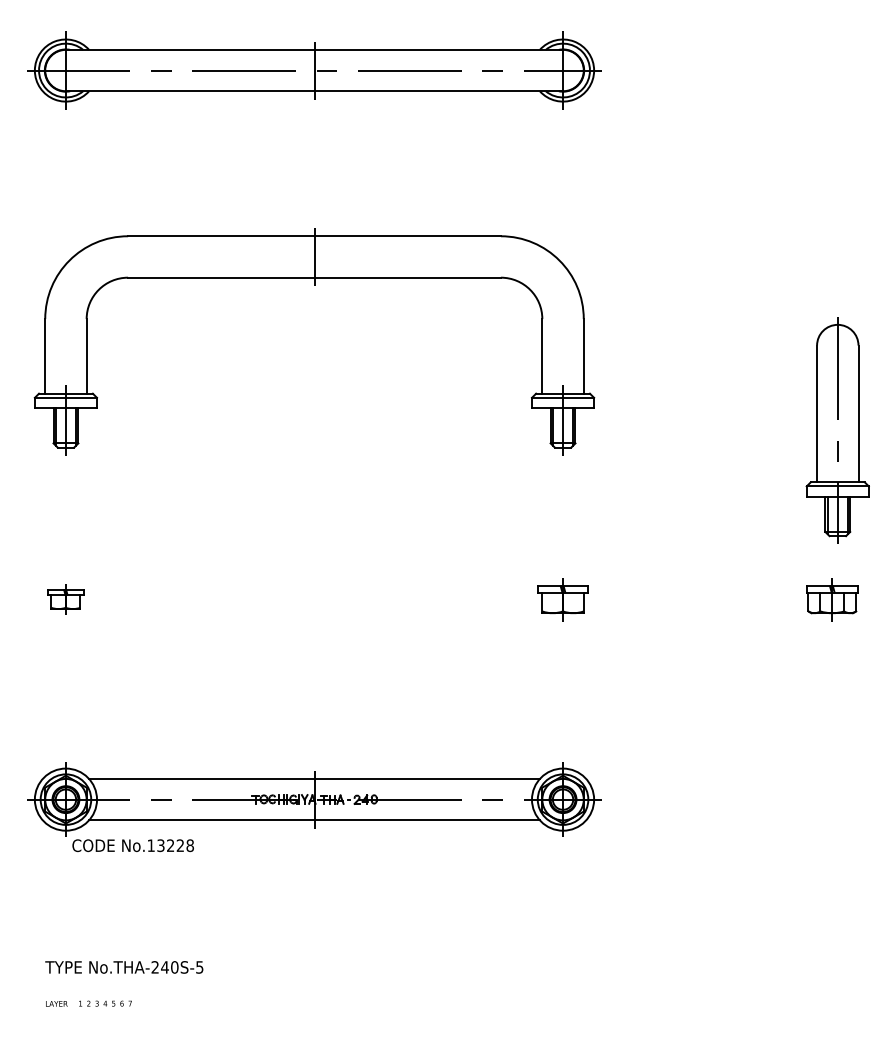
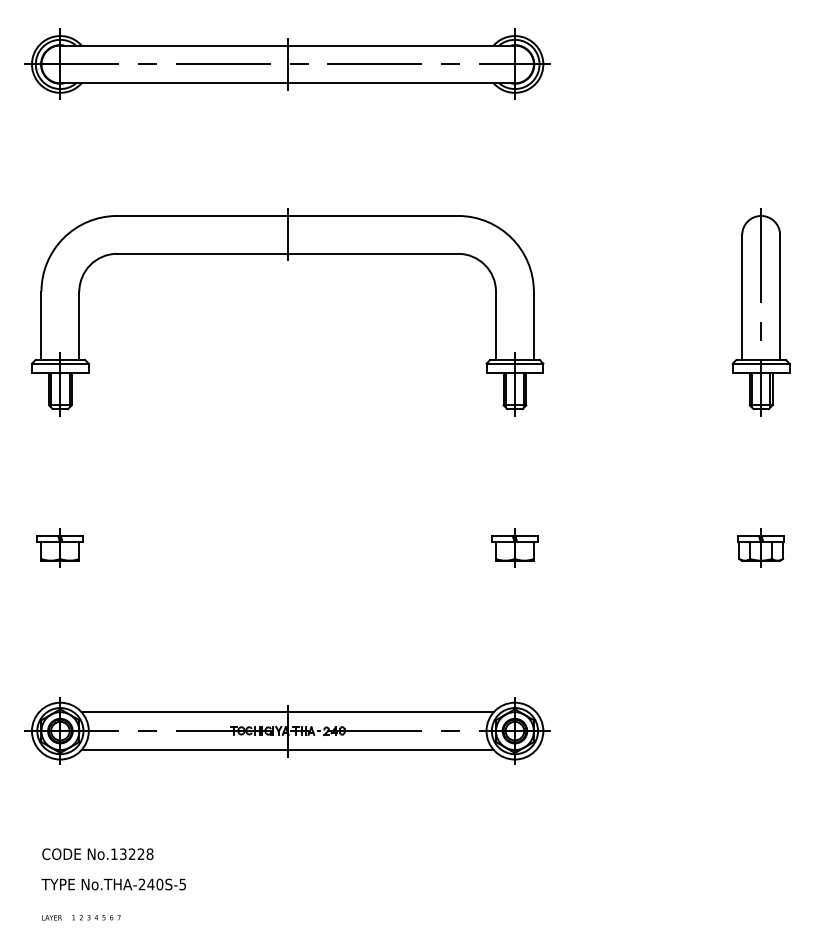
part: (837, 430) -> (760, 312), moved
part: (64, 598) -> (59, 547), size x1.43
text: (132, 845) -> (97, 854), moved

